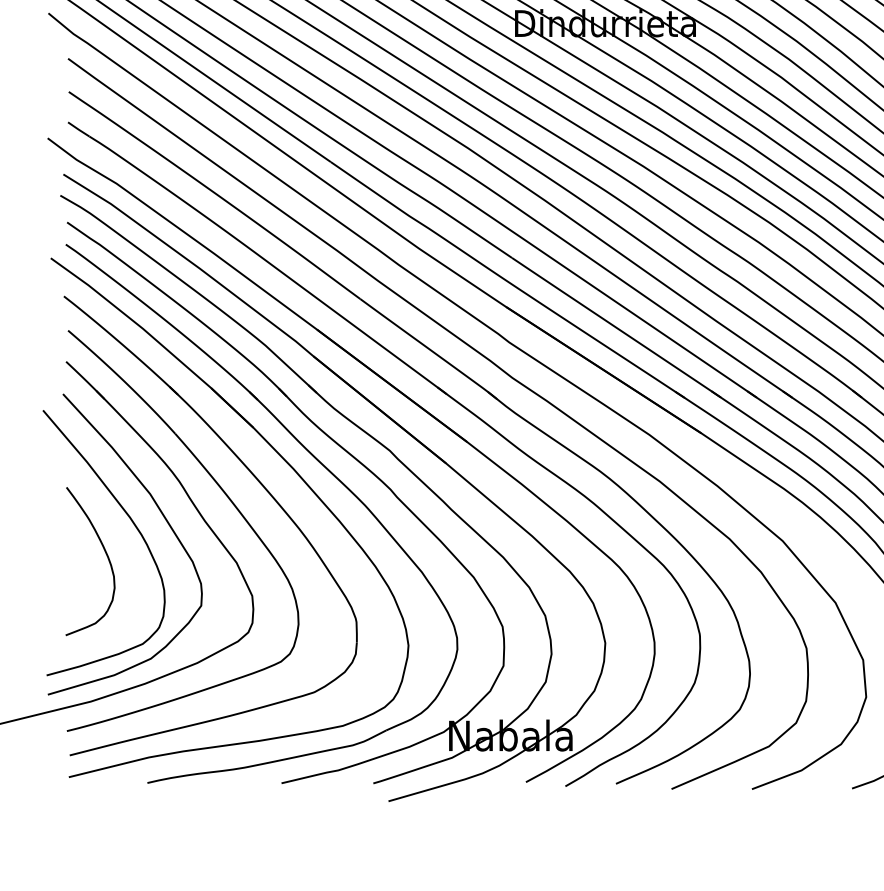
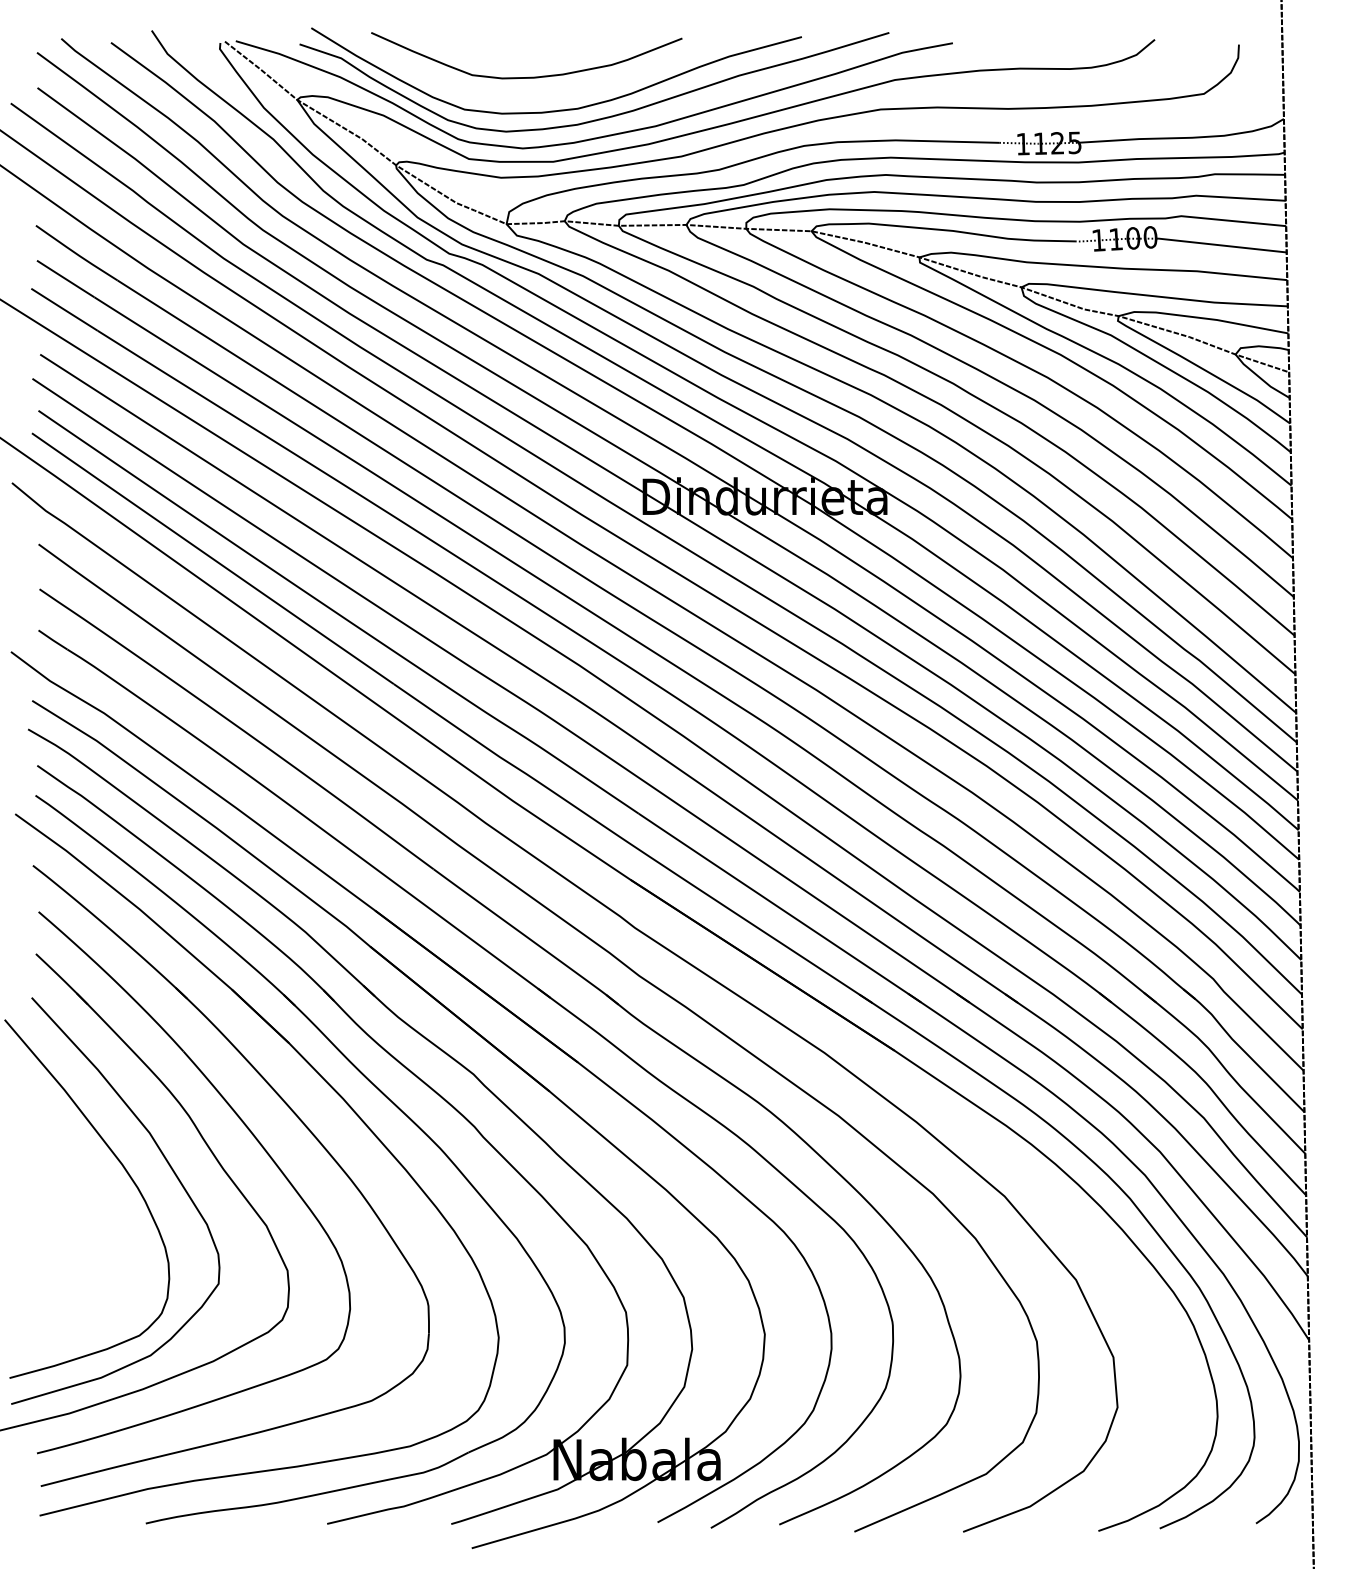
curve: (106, 555) -> (90, 1216), removed

